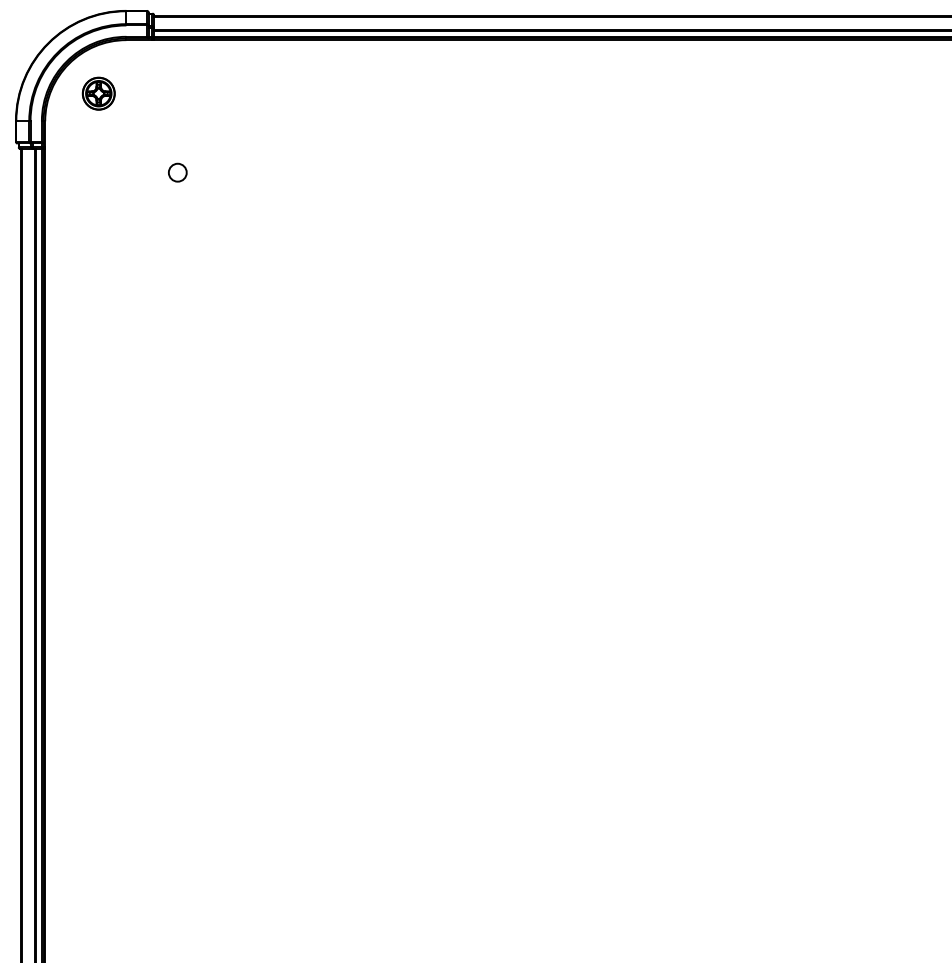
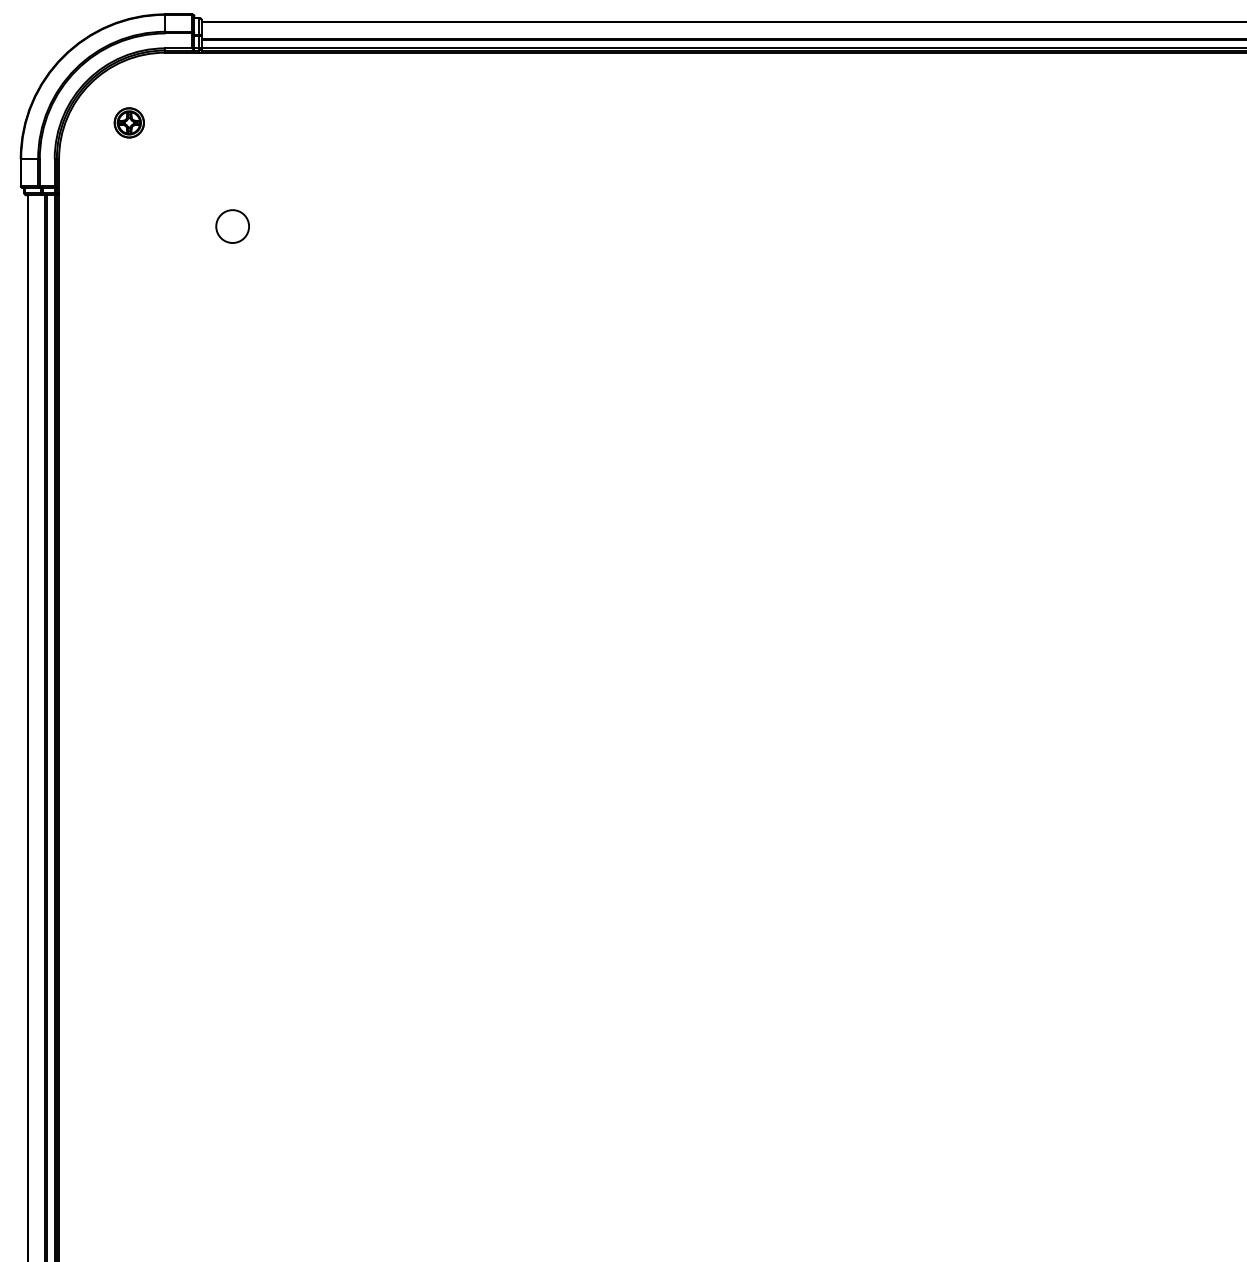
part: (98, 93) -> (129, 122), size x0.7
circle: (177, 172) -> (232, 225), size x1.4

